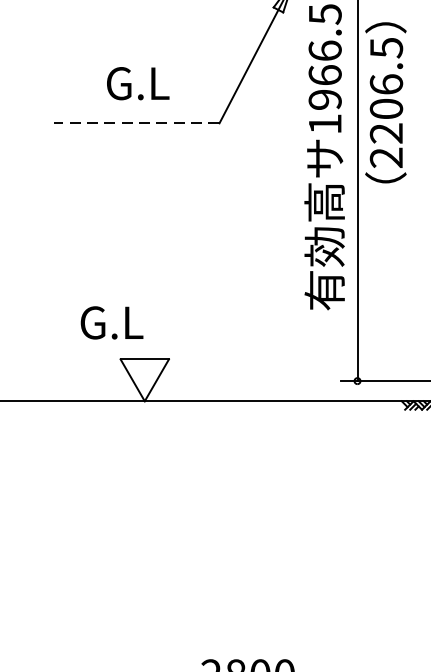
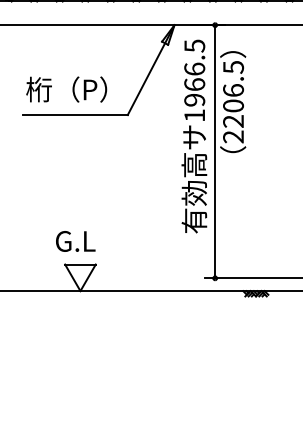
text: (122, 82) -> (66, 89), G.L -> 桁（P）
line: (135, 124) -> (74, 115), dashed -> solid
text: (111, 322) -> (75, 241), moved

